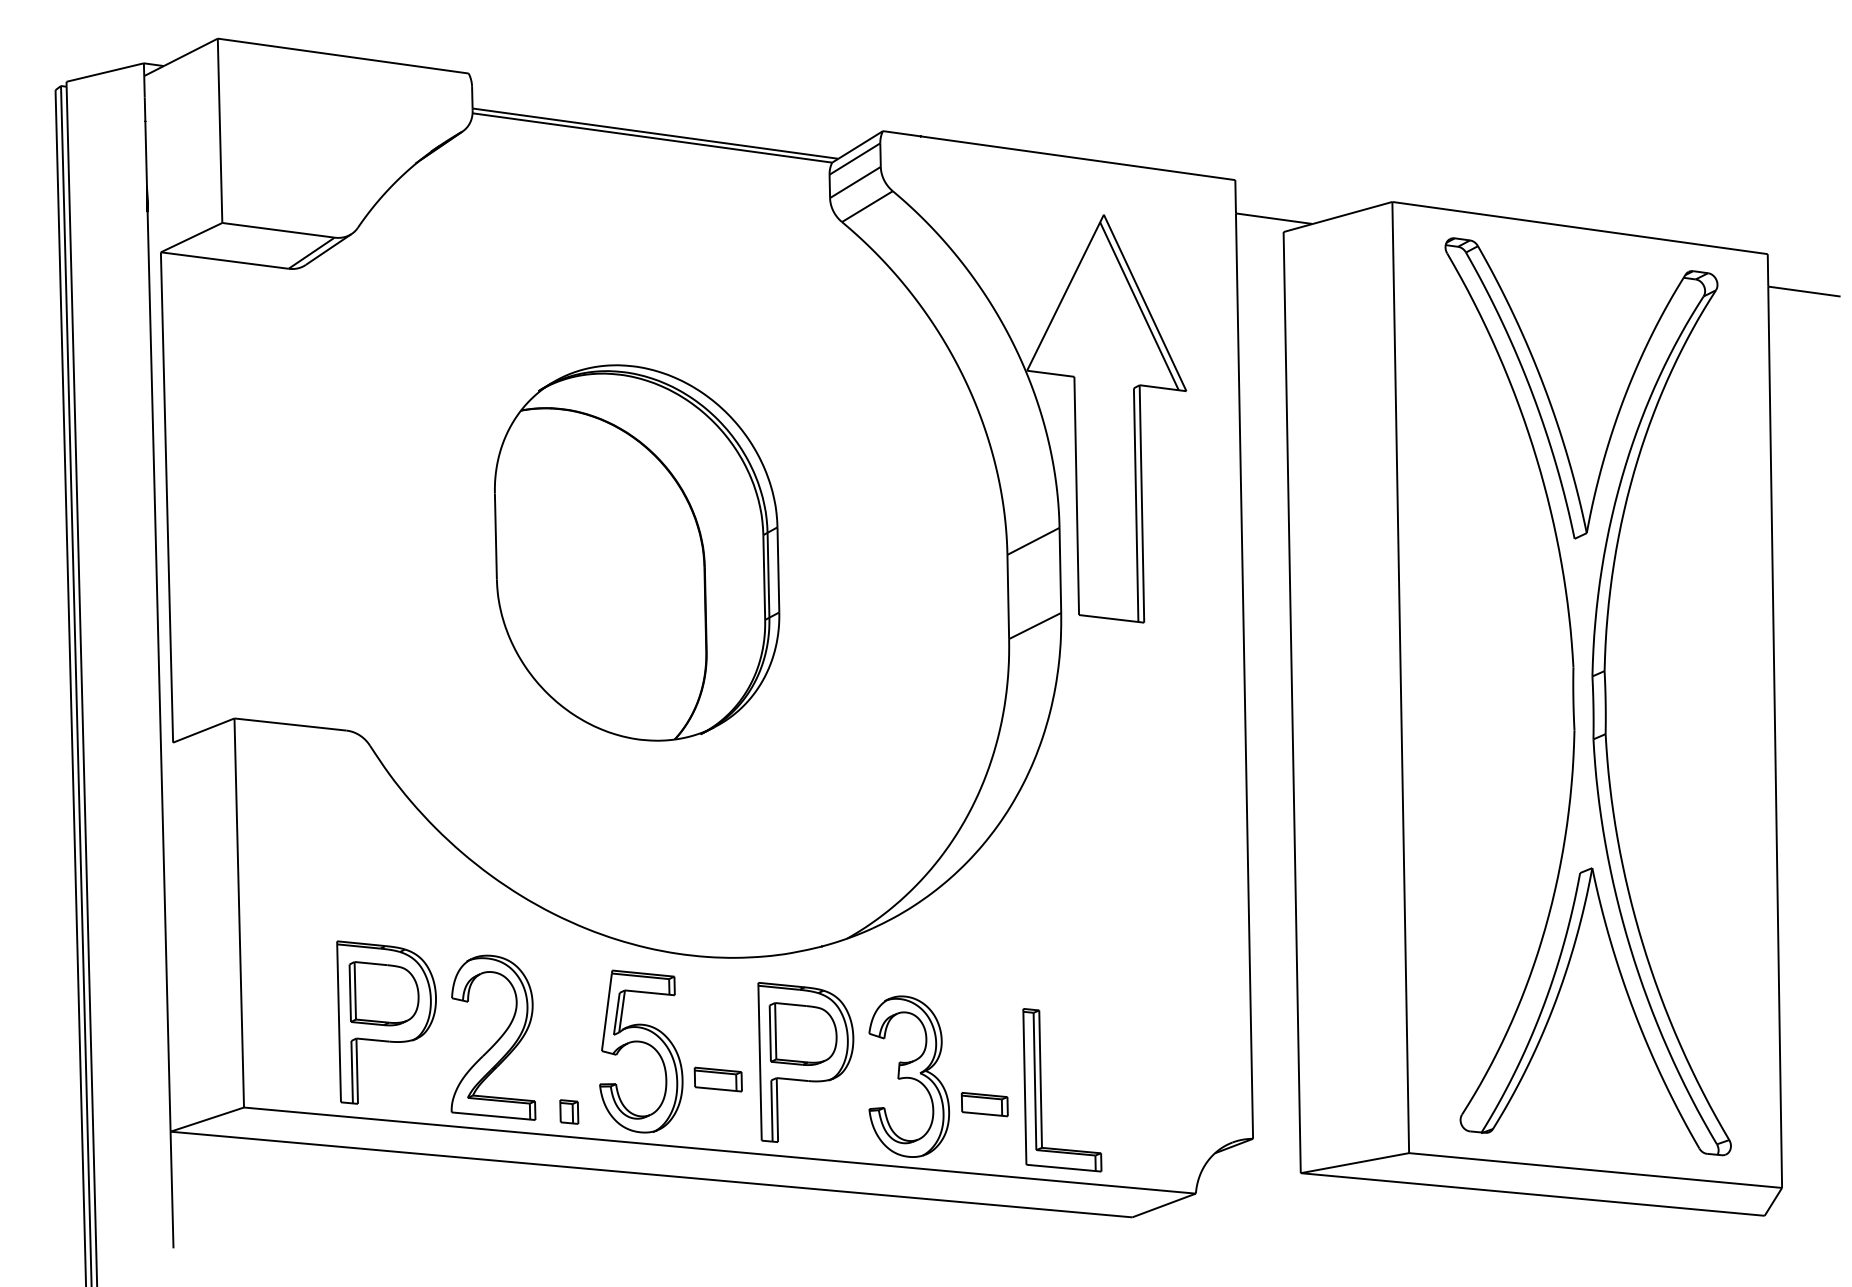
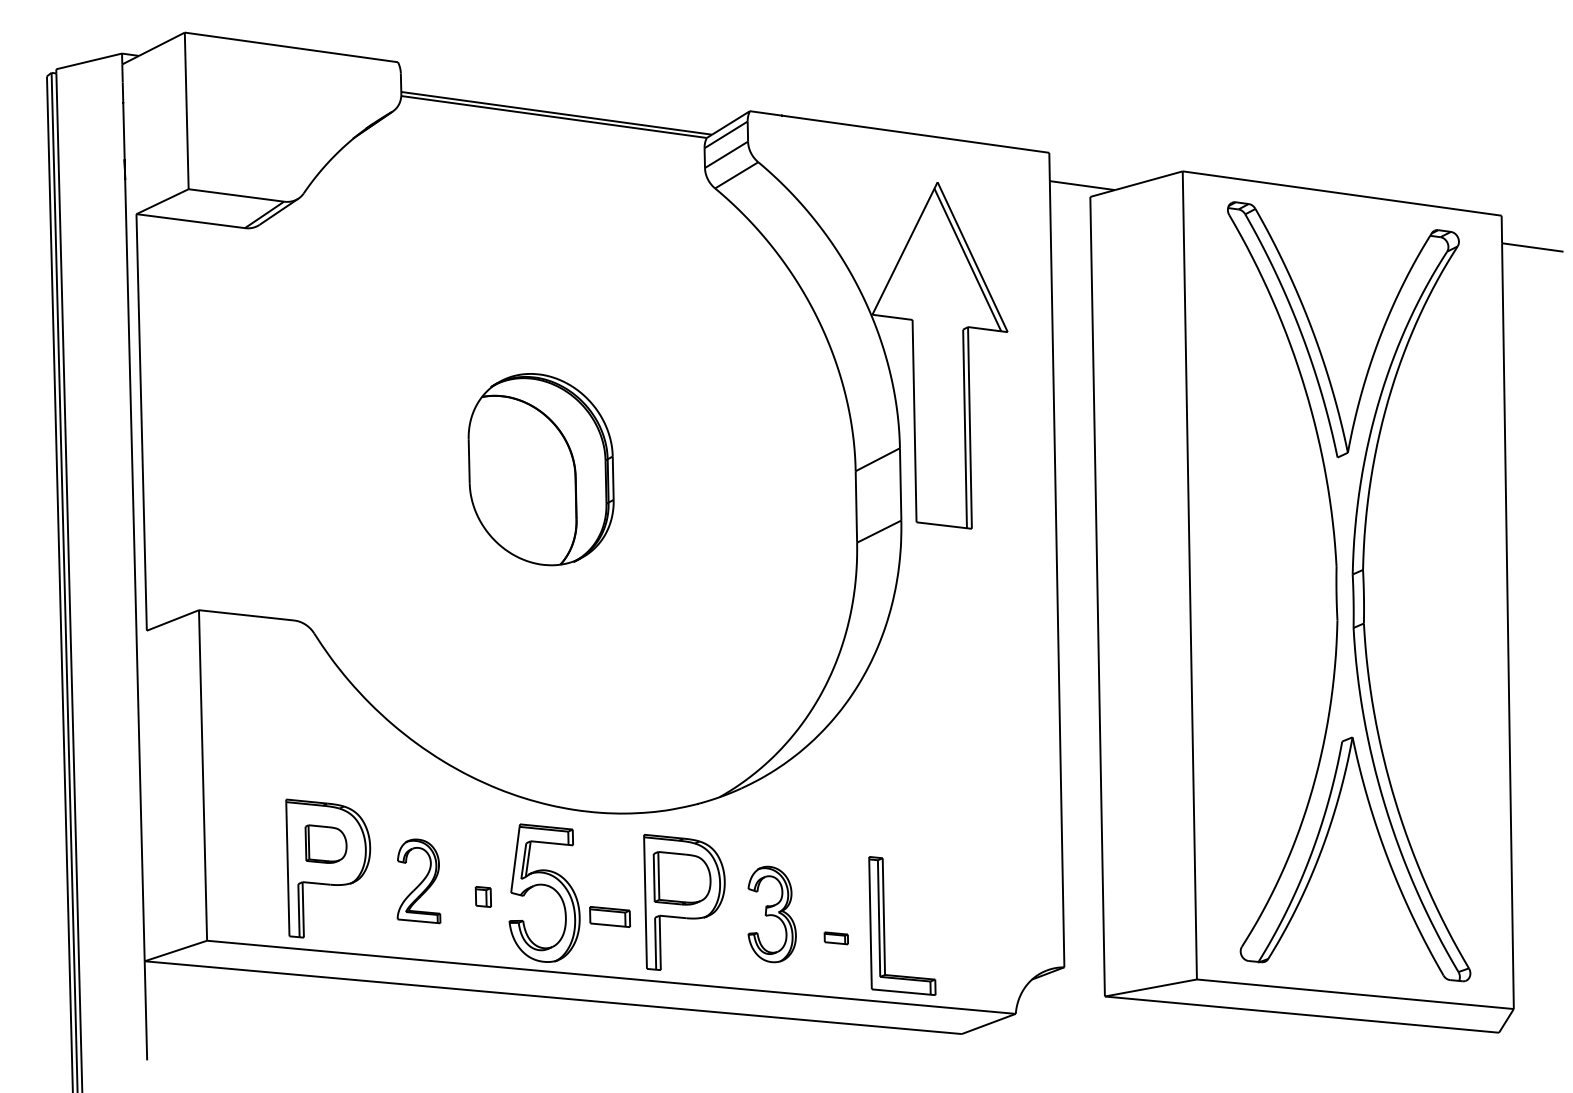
part: (637, 552) -> (541, 469), size x0.6
part: (383, 993) -> (325, 843), size x0.7
part: (493, 1037) -> (419, 881), size x0.6
part: (908, 1076) -> (771, 914), size x0.7
part: (984, 1104) -> (836, 938), size x0.6
part: (569, 1111) -> (483, 896), moved

